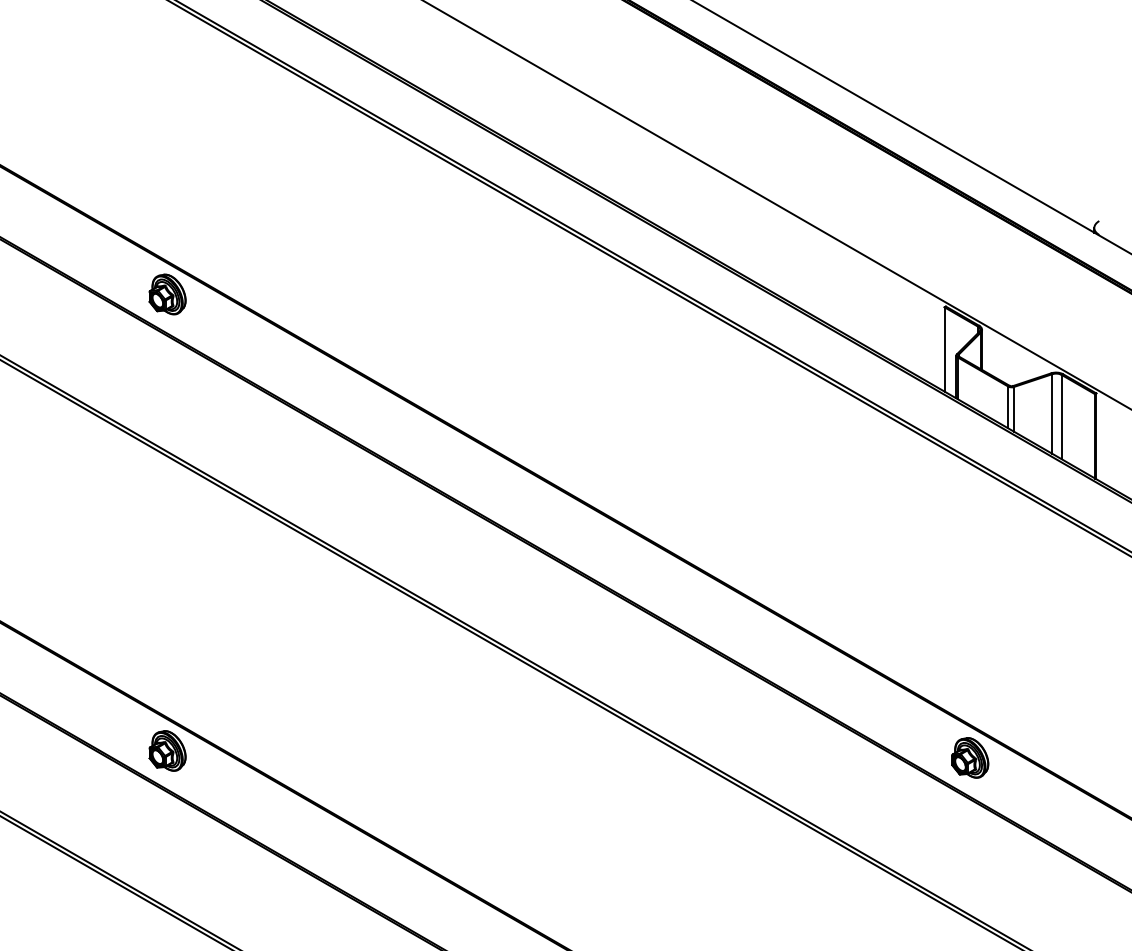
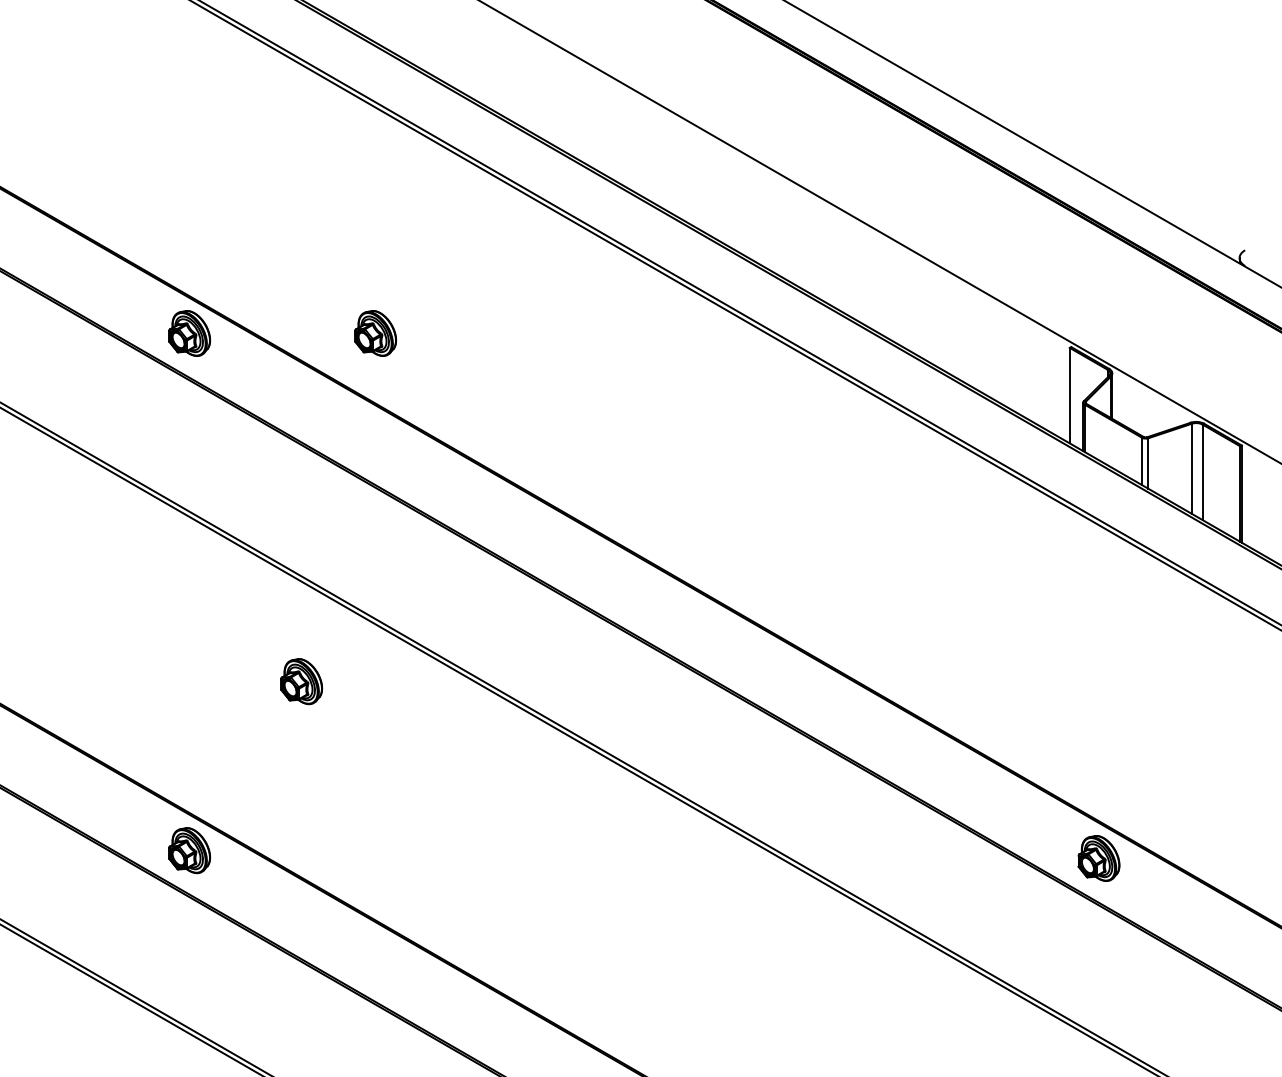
part: (331, 294) -> (375, 333), added
part: (266, 601) -> (301, 681), added

